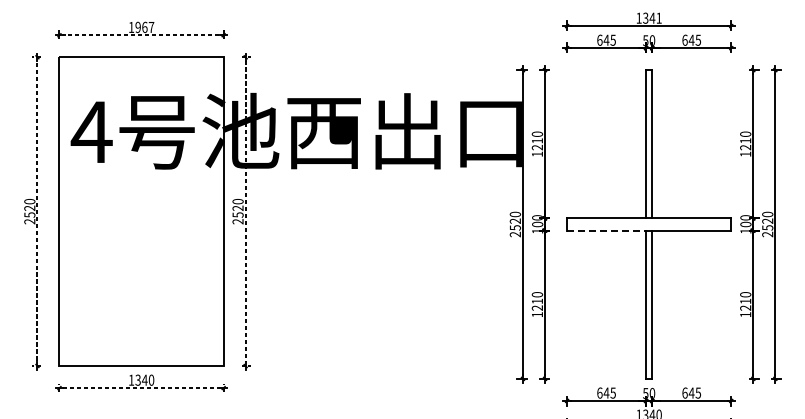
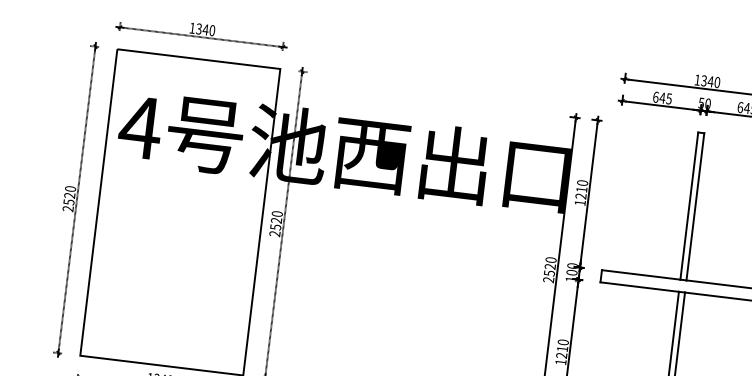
text: (658, 17) -> (716, 81), 1341 -> 1340
text: (144, 27) -> (205, 29), 1967 -> 1340
line: (606, 230) -> (639, 286), dashed -> solid

